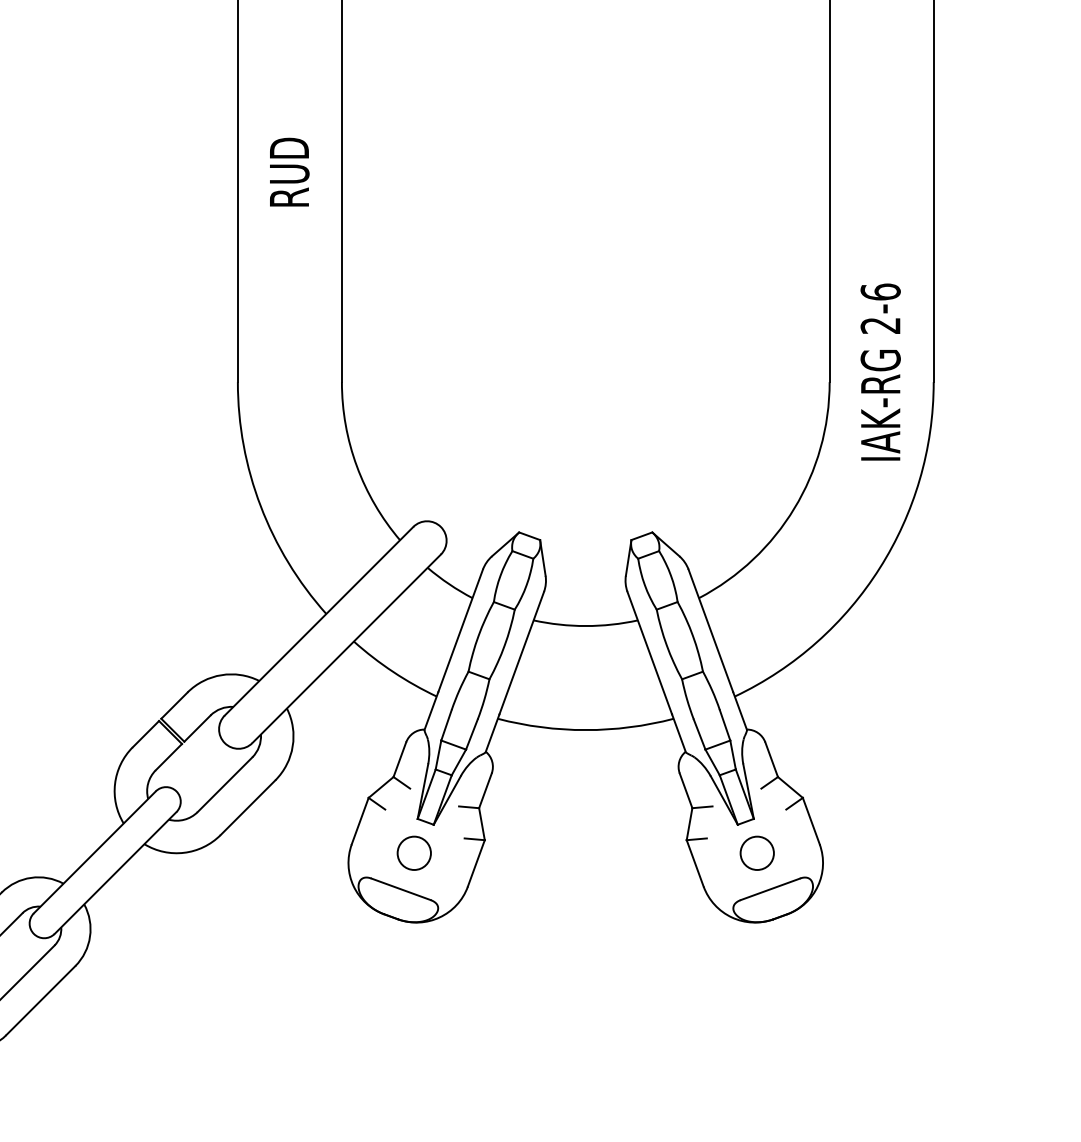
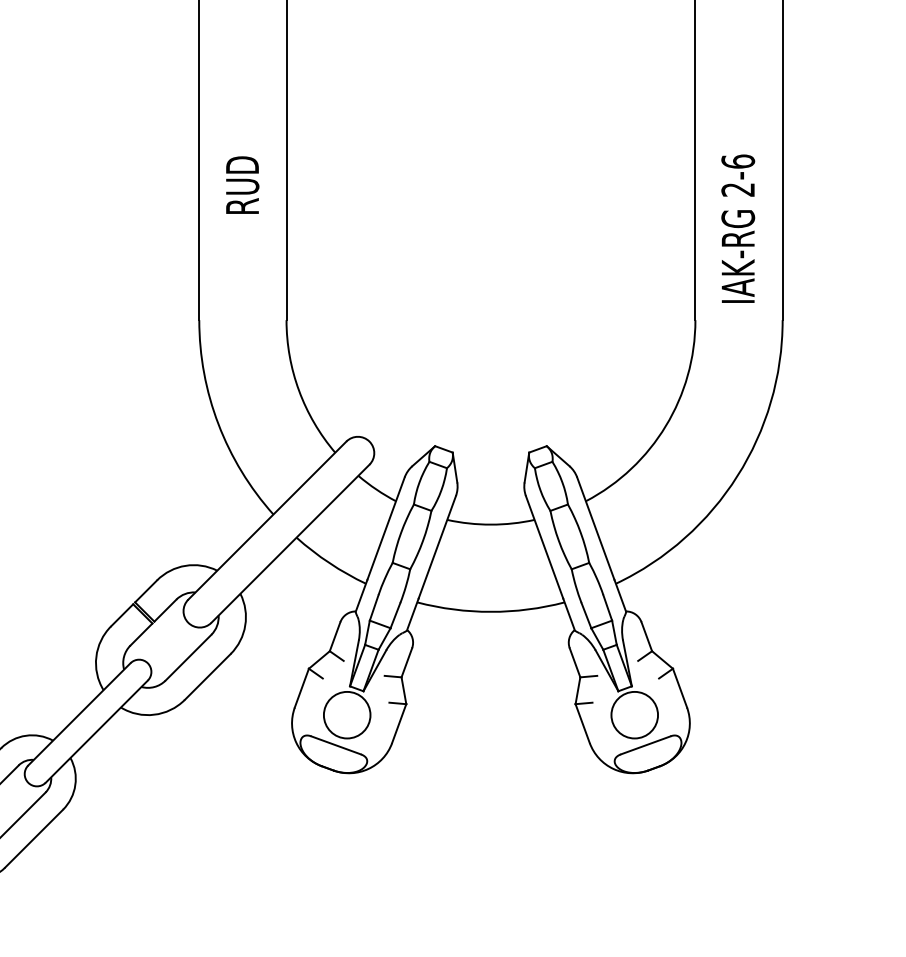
text: (289, 171) -> (242, 184), moved
text: (881, 371) -> (738, 228), moved
circle: (413, 852) -> (346, 714), size x1.67
circle: (756, 852) -> (634, 714), size x1.67

